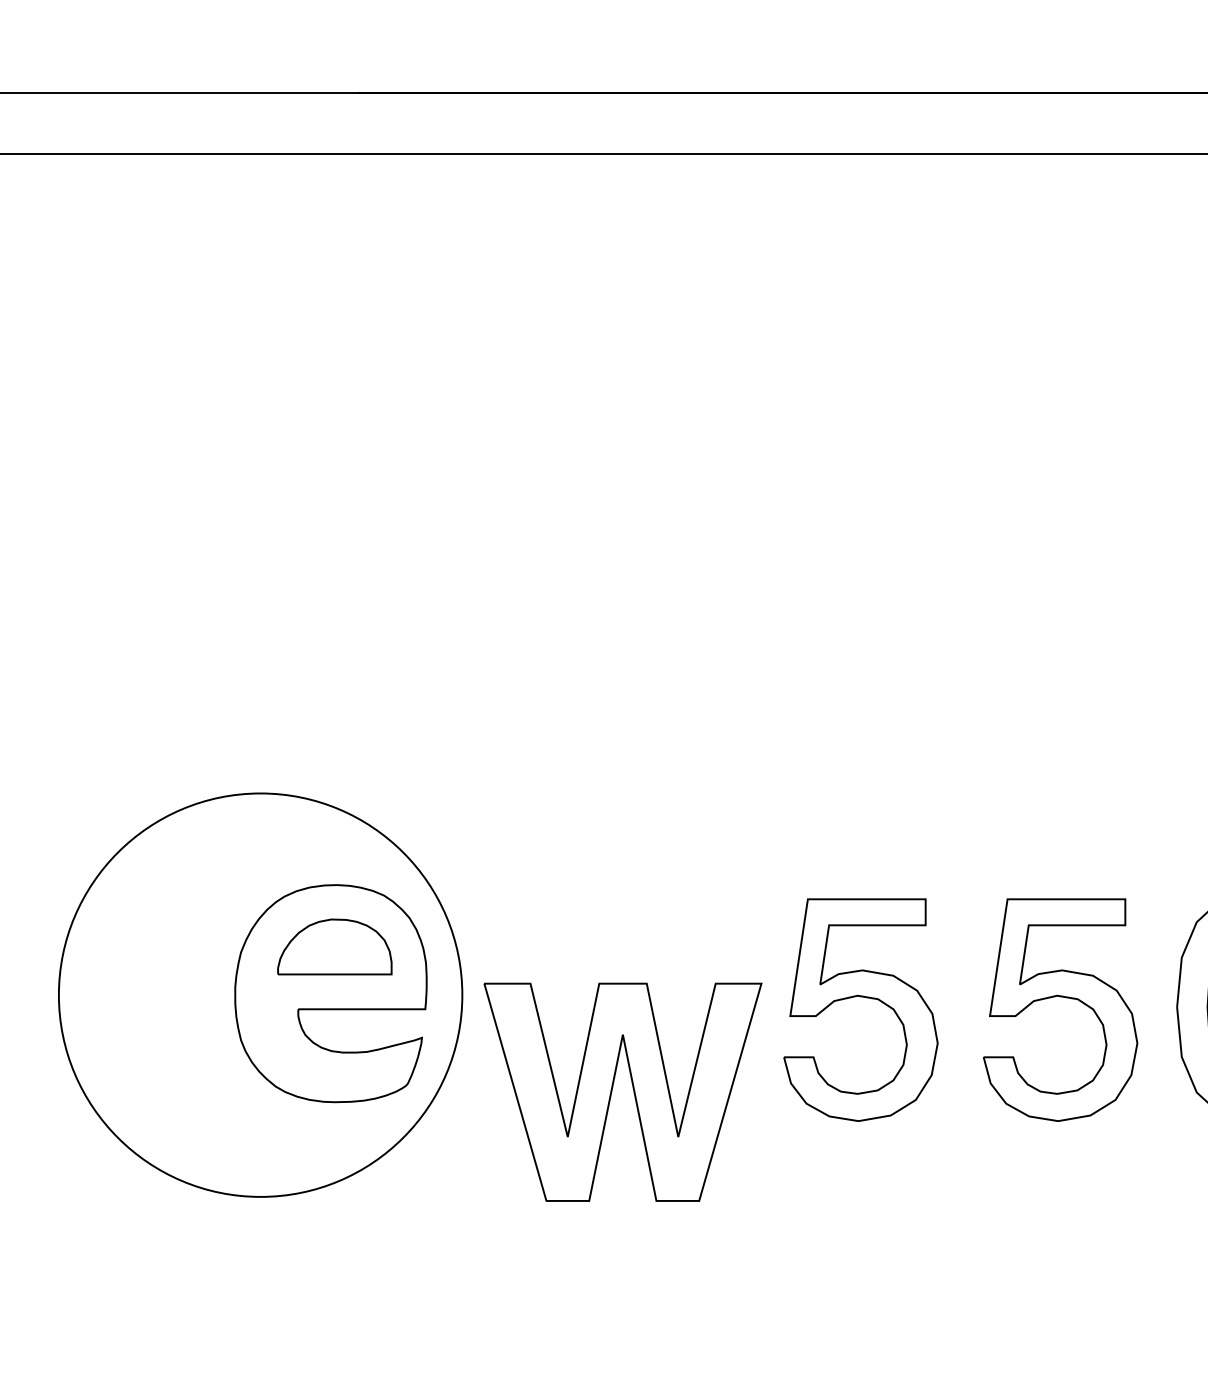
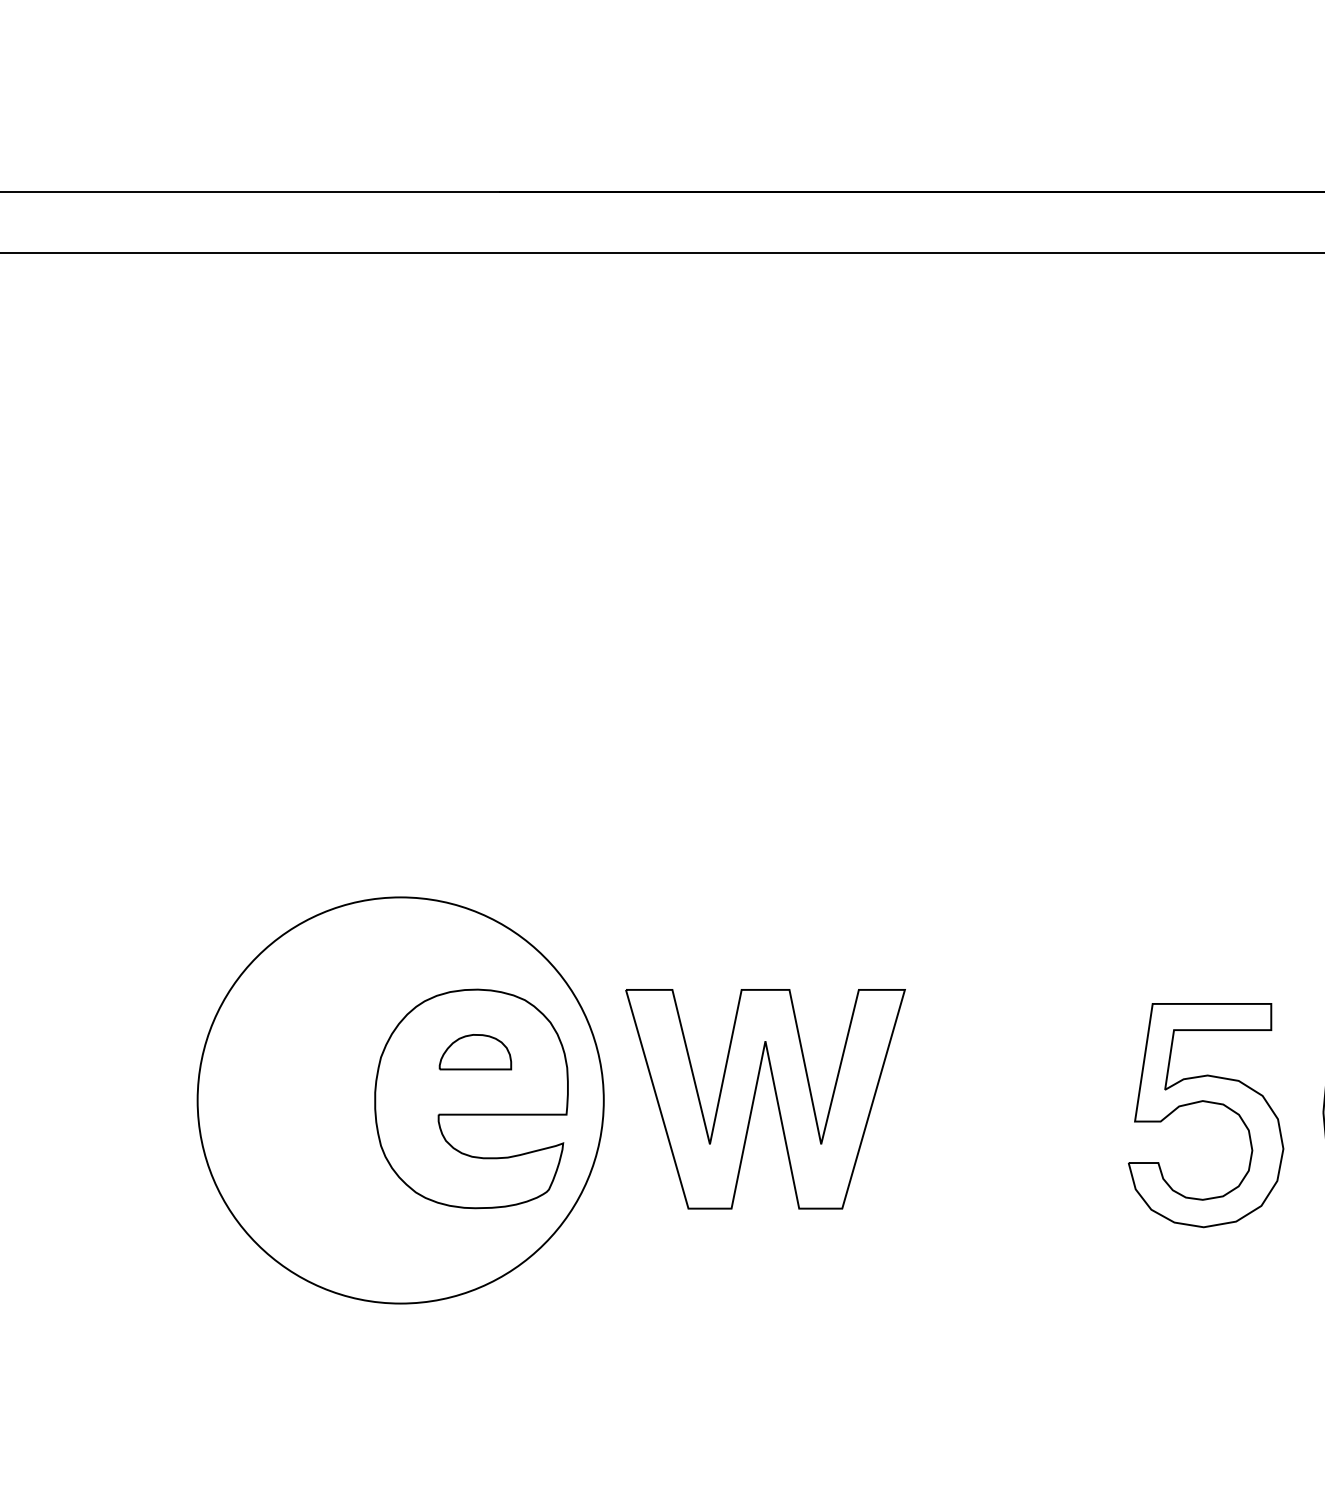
part: (334, 947) -> (475, 1052), size x0.62
part: (864, 998) -> (1008, 1103), removed
part: (632, 1090) -> (775, 1097), moved

